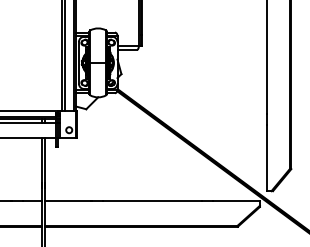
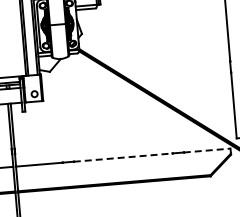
line: (152, 200) -> (123, 157), solid -> dashed
line: (236, 200) -> (207, 150), solid -> dashed

